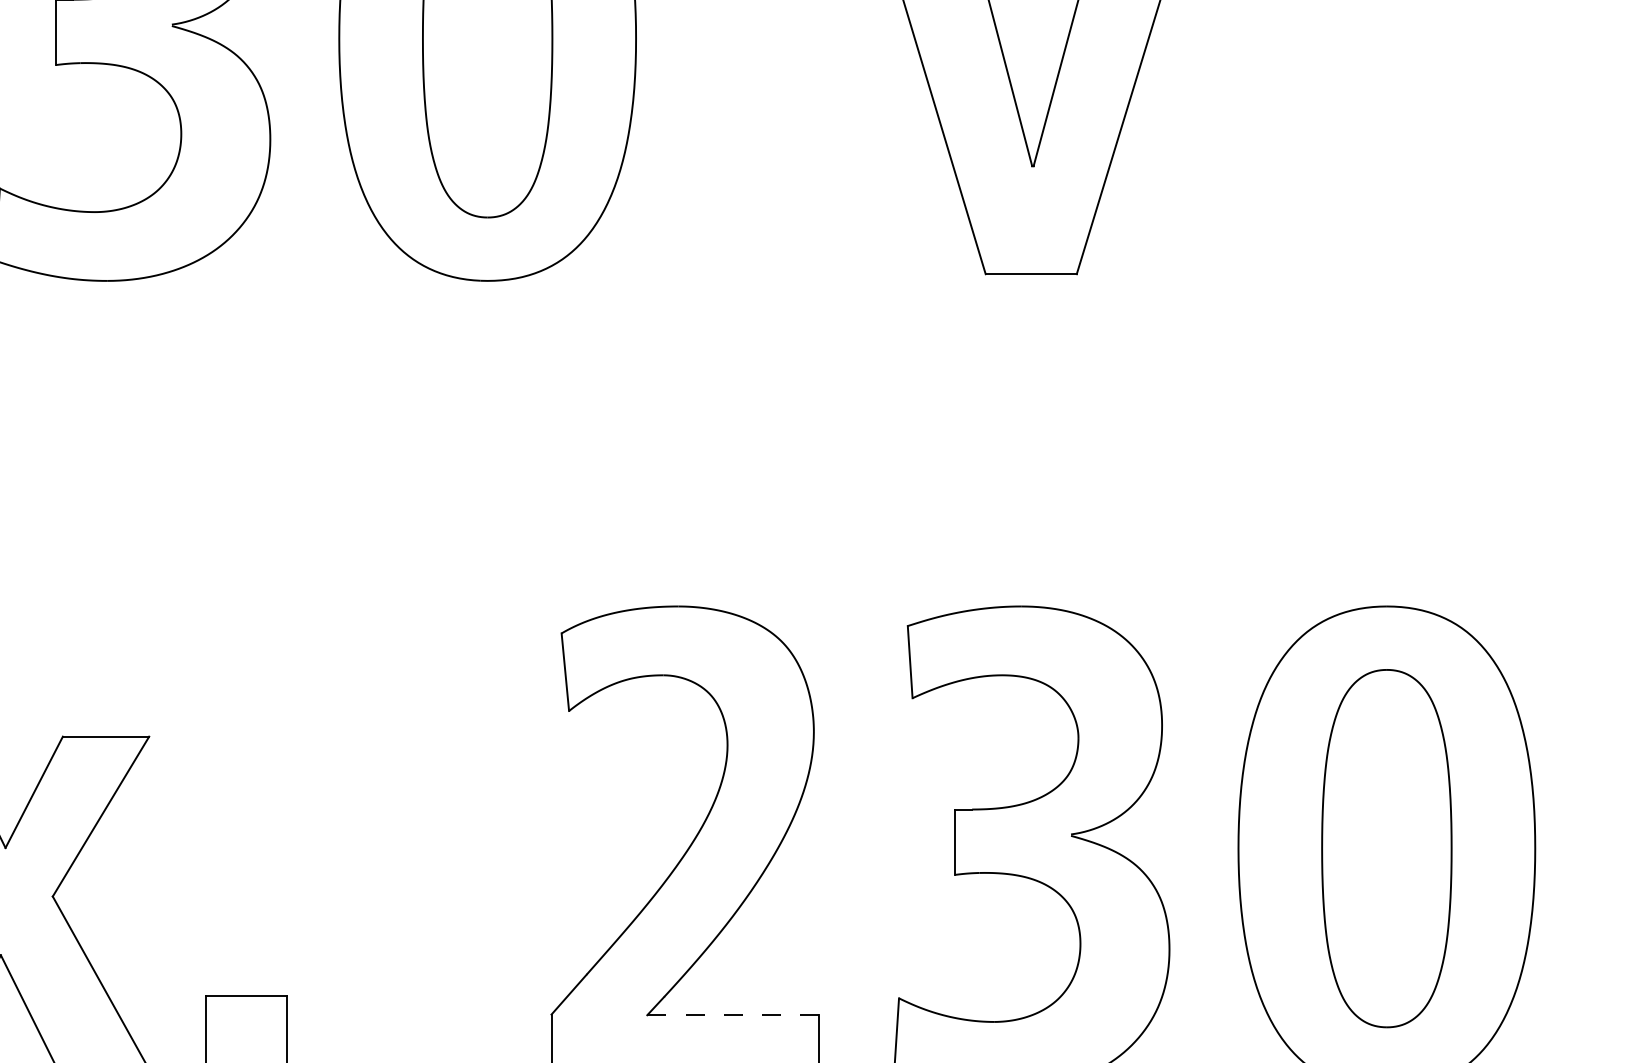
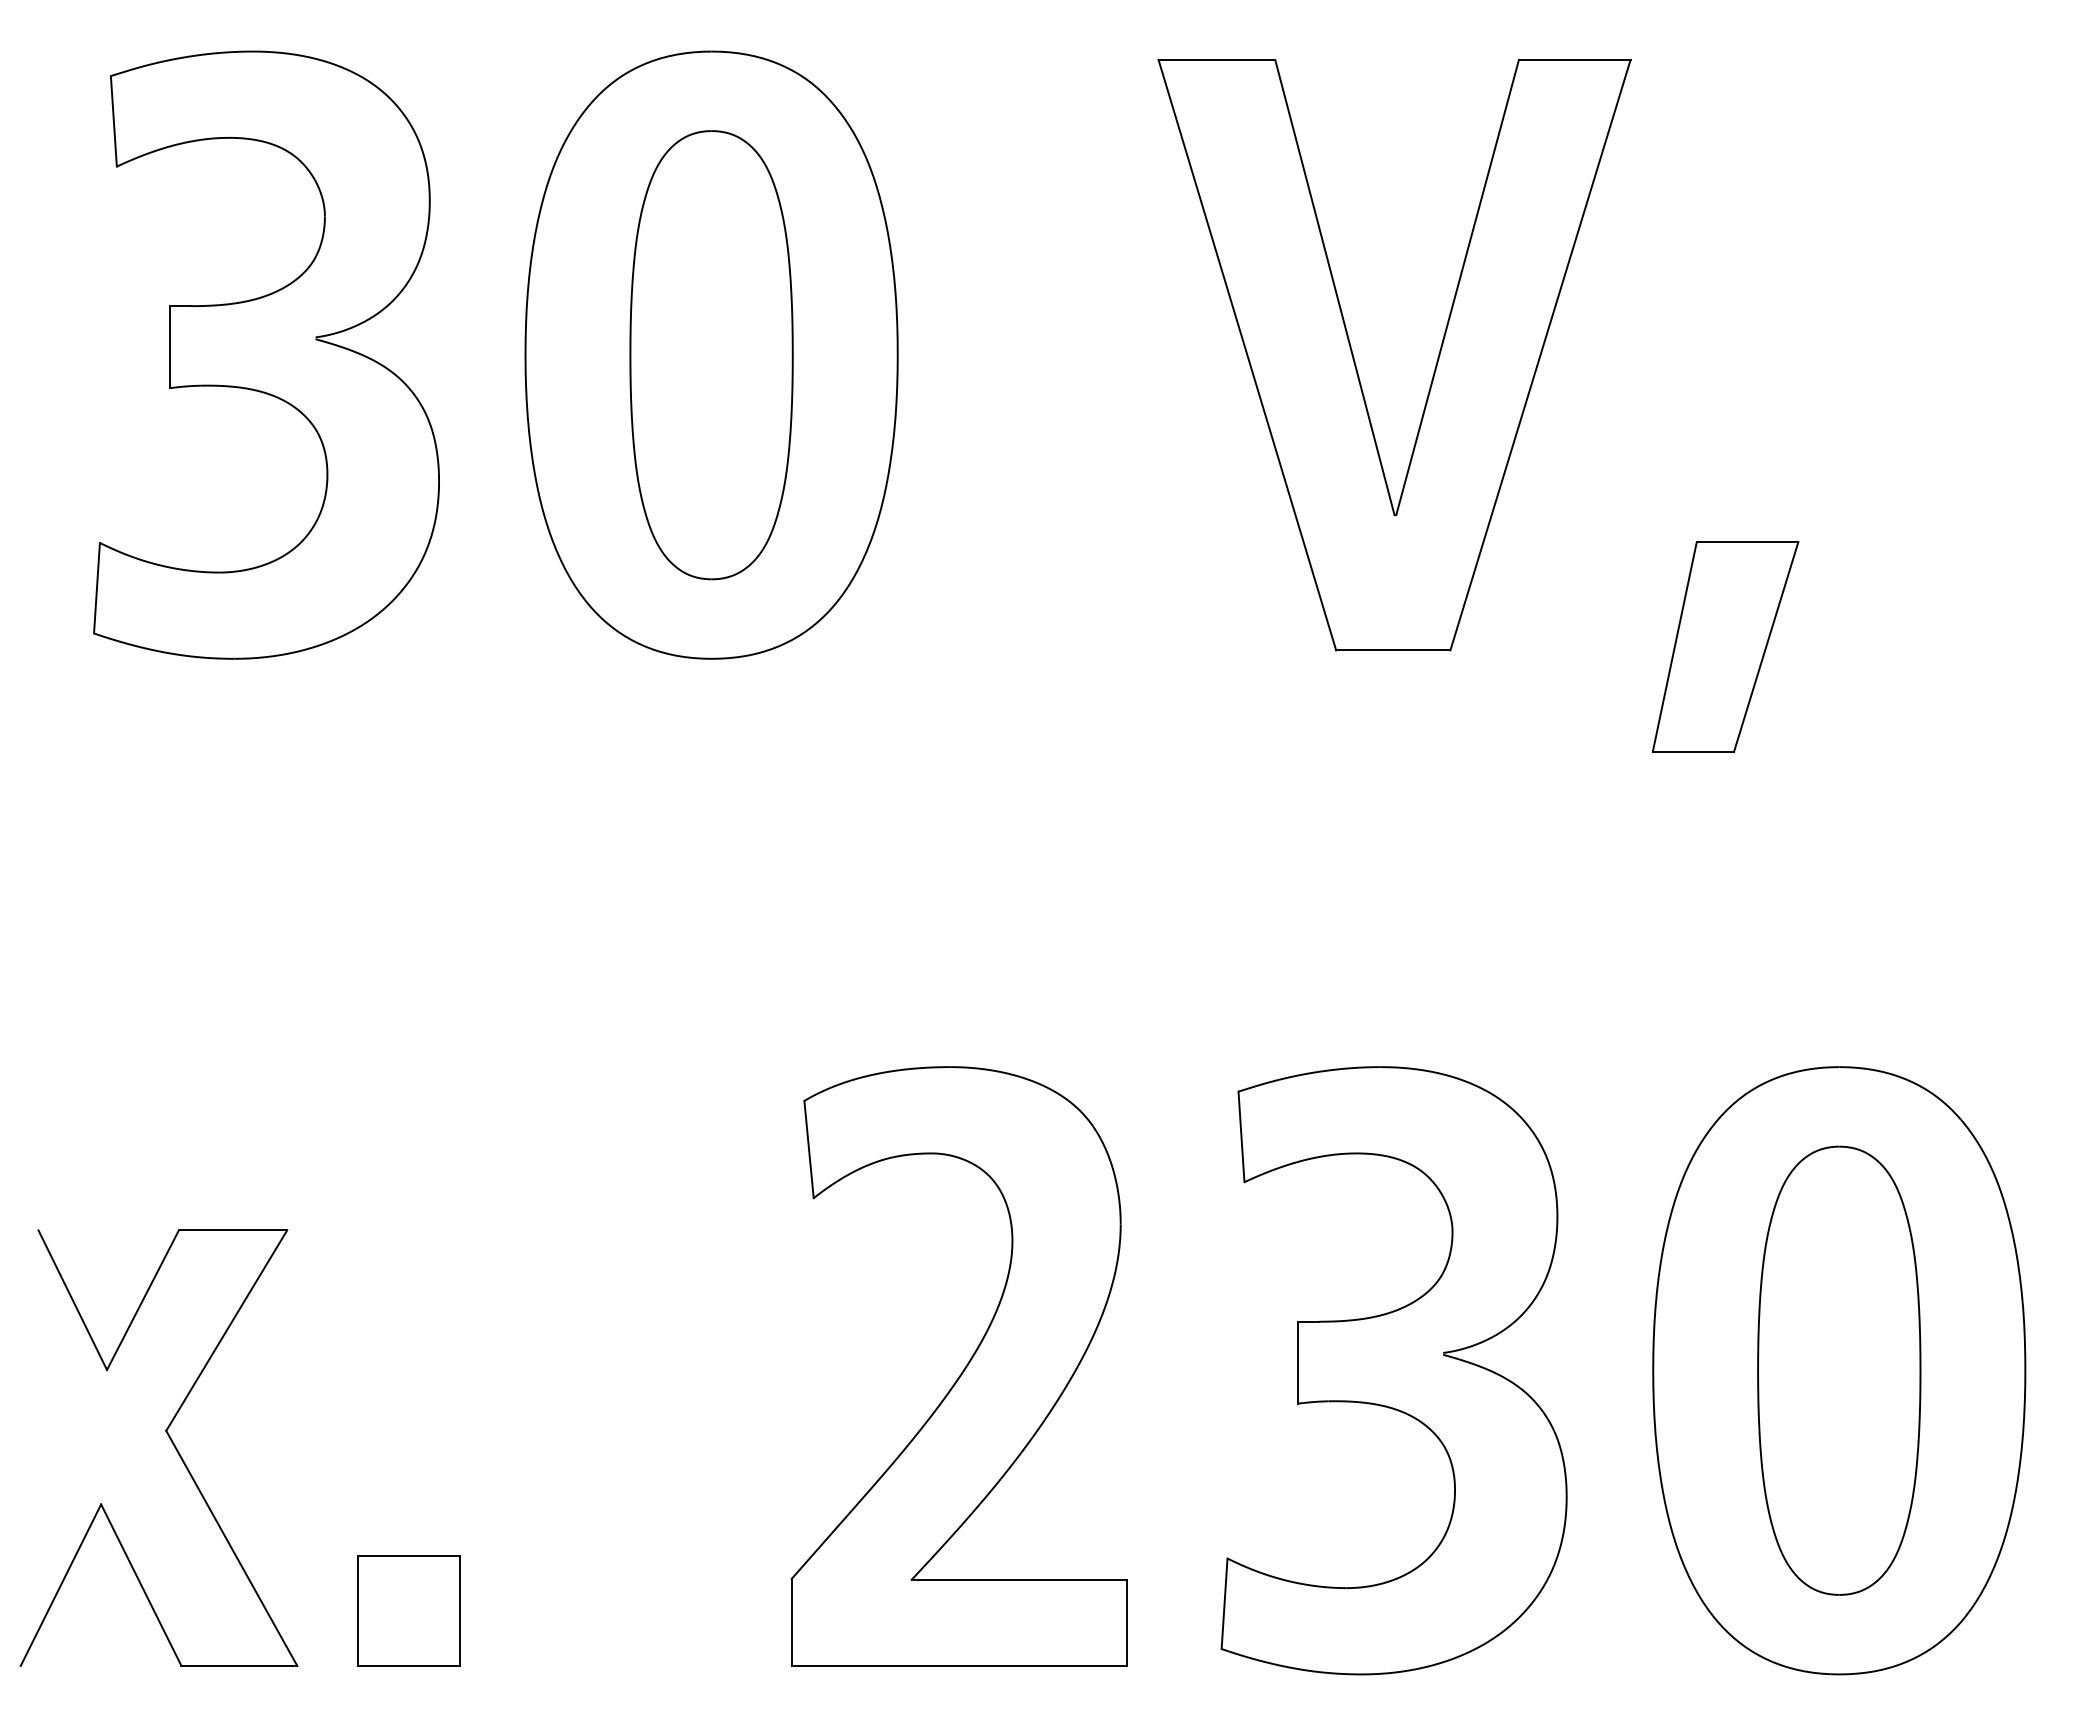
part: (1296, 271) -> (1725, 646), added
line: (733, 1015) -> (1019, 1579), dashed -> solid

